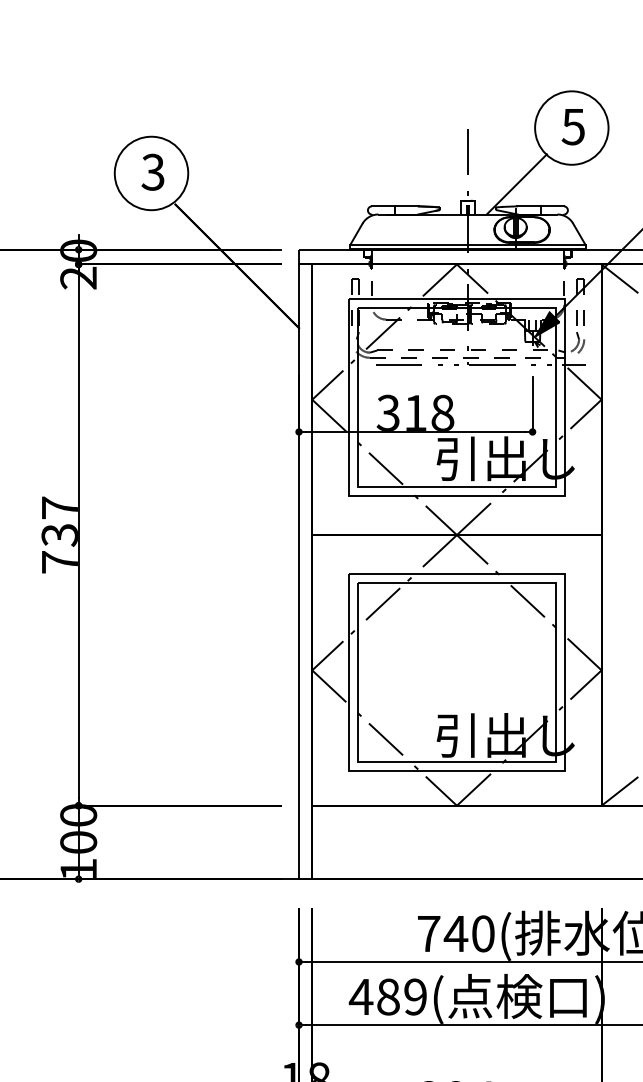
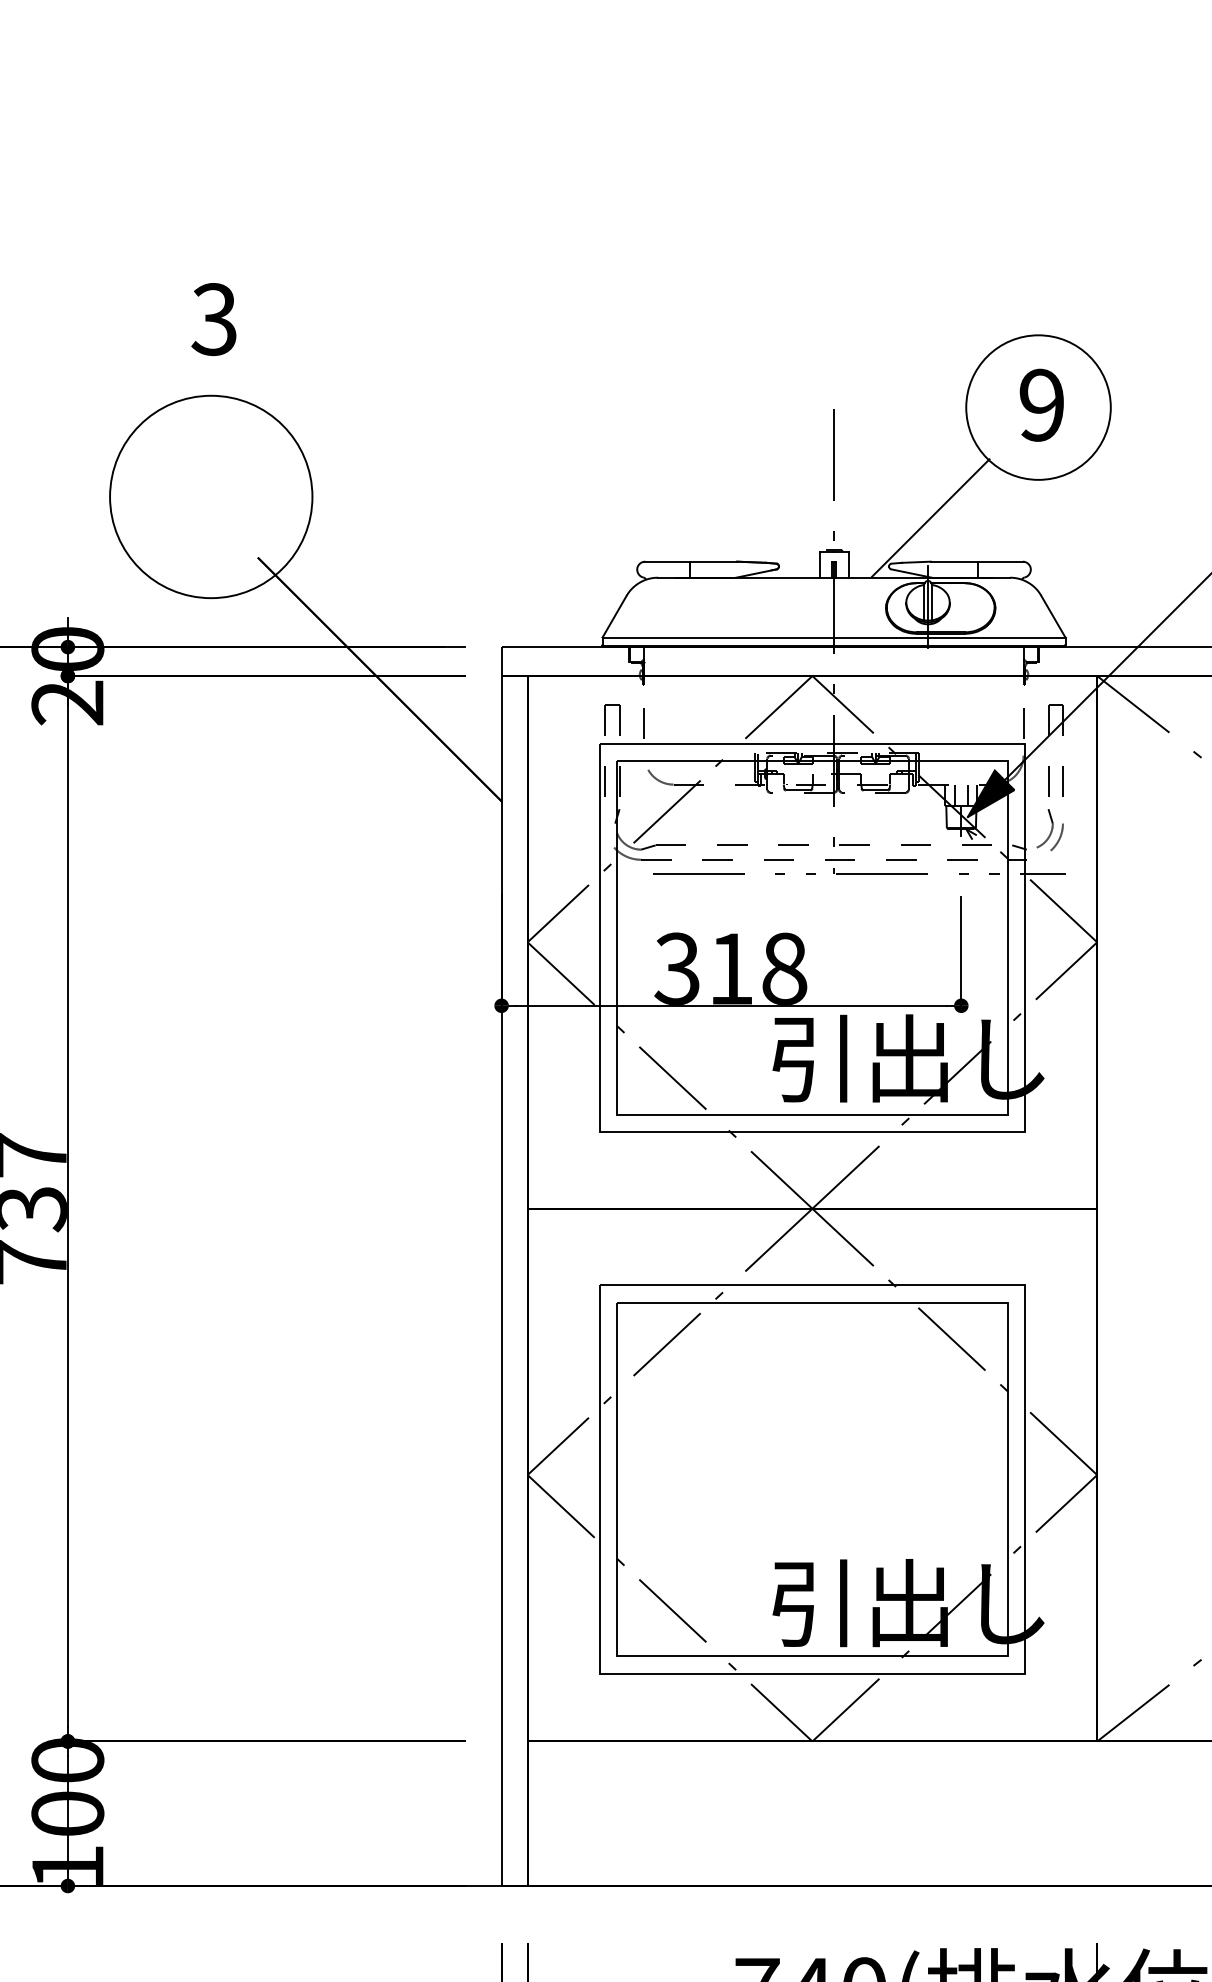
text: (572, 126) -> (1039, 404), 5 -> 9
text: (152, 171) -> (213, 317), moved
circle: (151, 173) -> (211, 497), size x1.4

